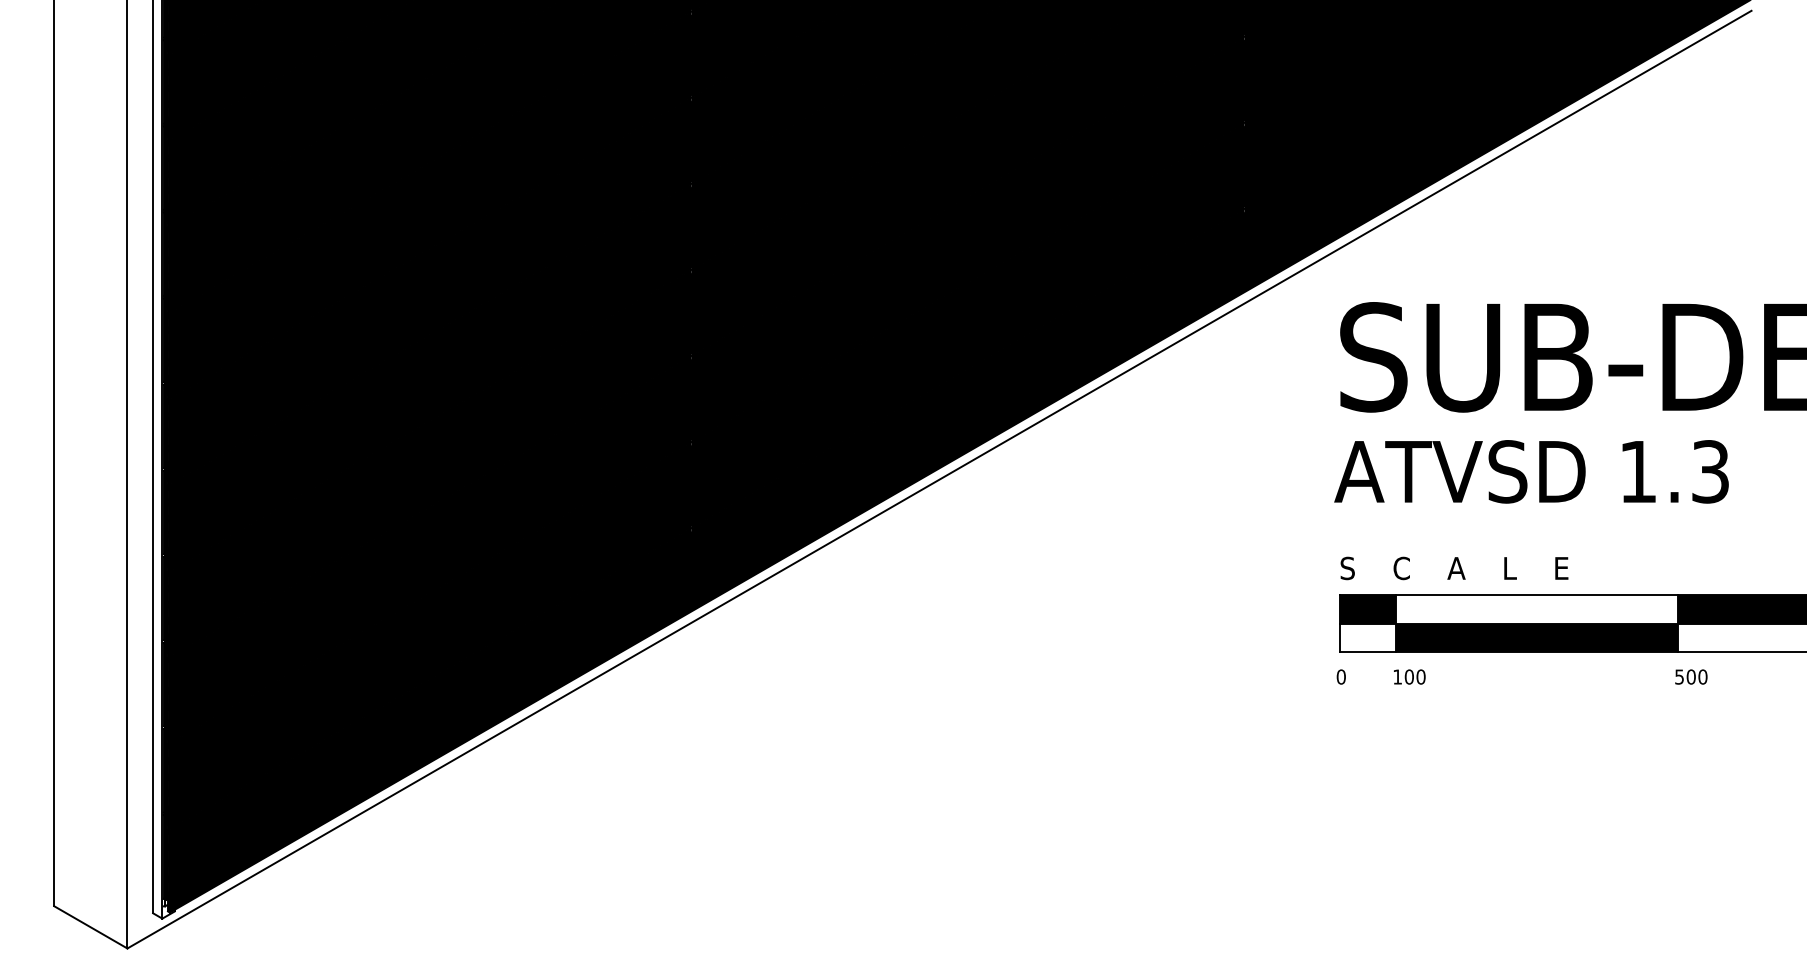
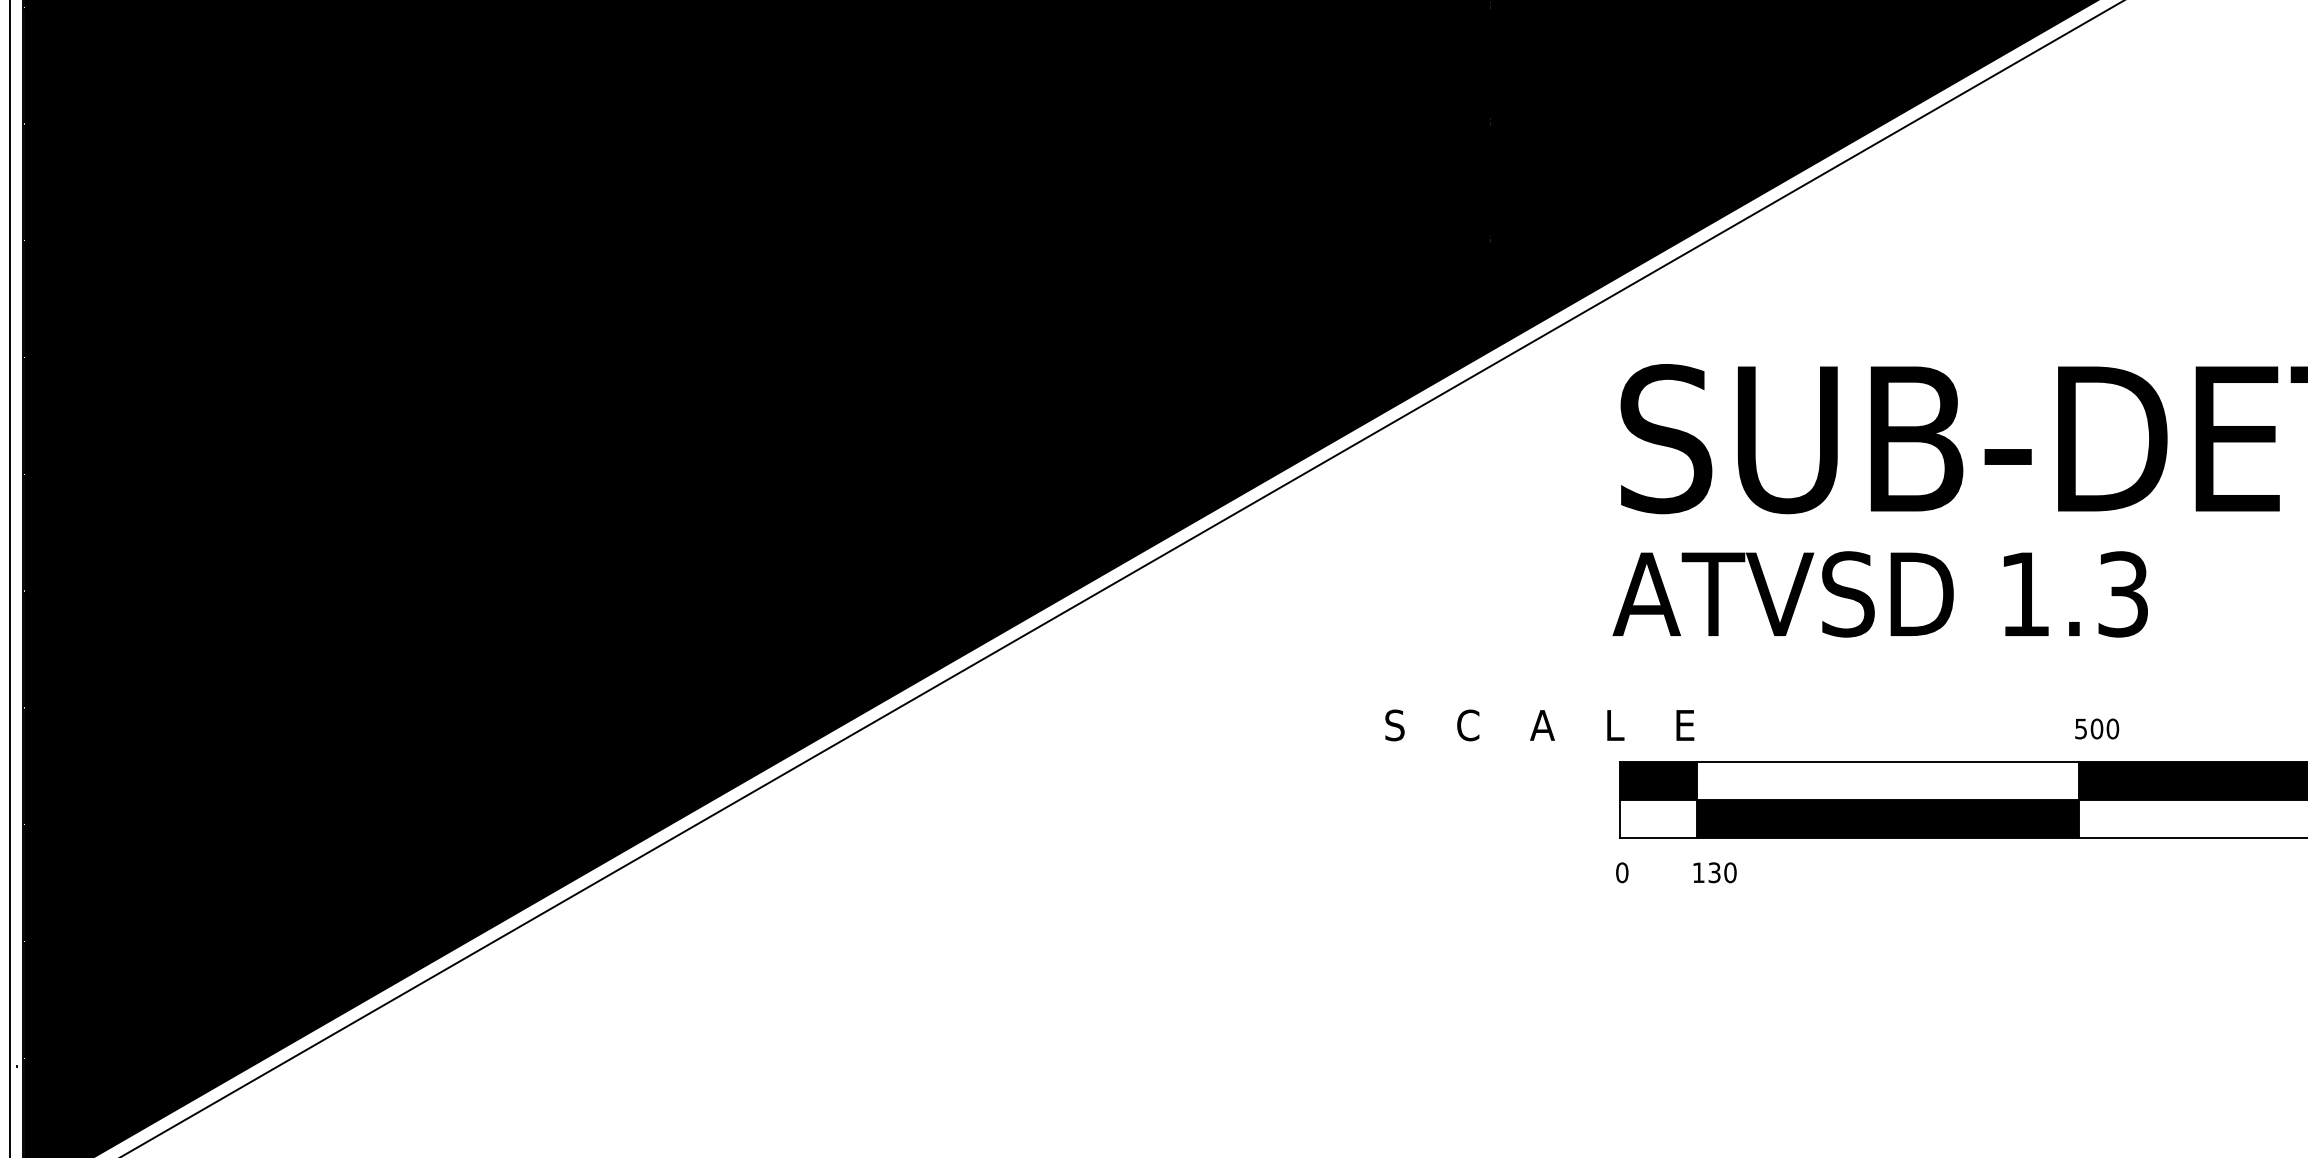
text: (1454, 568) -> (1539, 725), moved
text: (1408, 676) -> (1713, 872), 100 -> 130
text: (1691, 676) -> (2097, 728), moved

